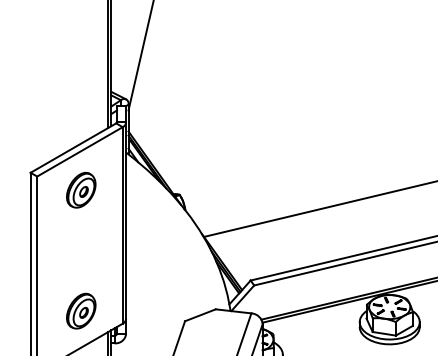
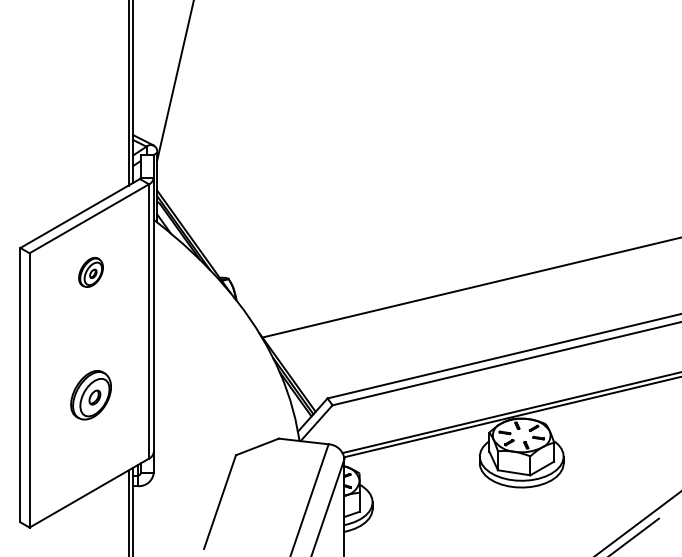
part: (80, 190) -> (90, 272), size x0.6
part: (80, 311) -> (90, 395), moved

